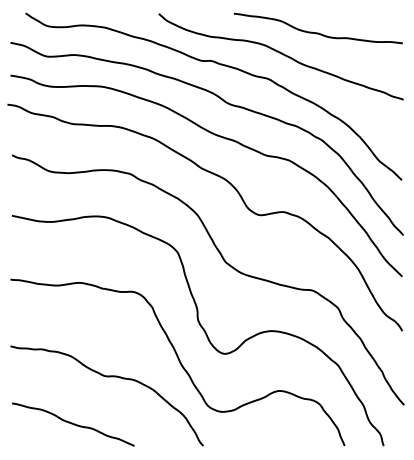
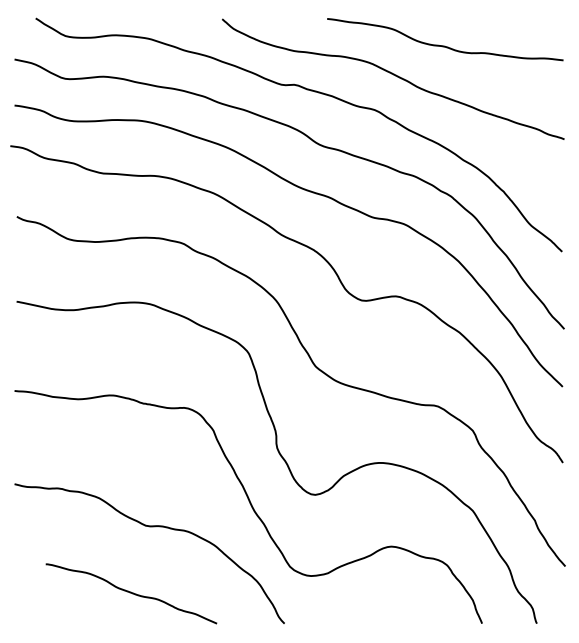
curve: (73, 424) -> (131, 593), moved

